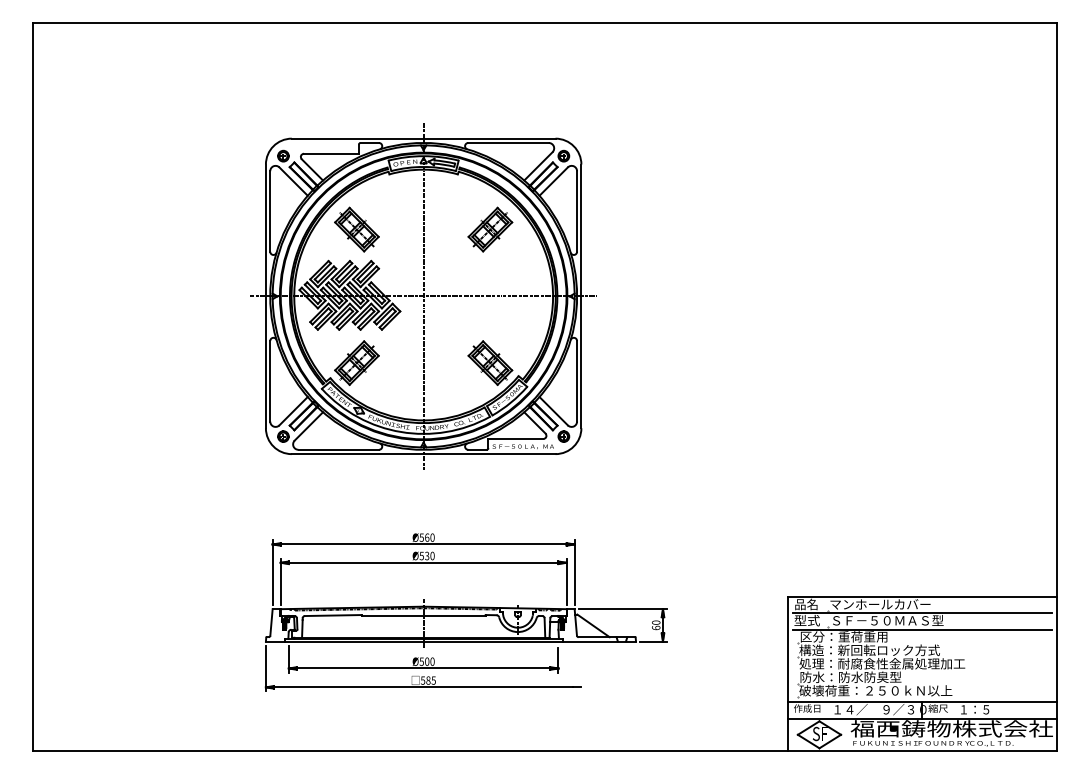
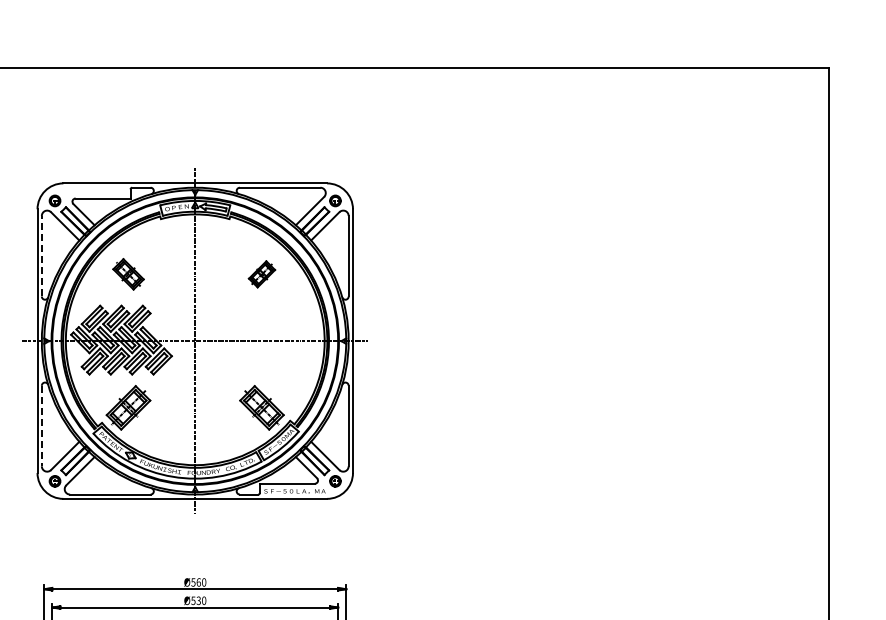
line: (270, 211) -> (42, 256), solid -> dashed
part: (356, 229) -> (128, 274), size x0.7
part: (490, 229) -> (262, 274), size x0.6
line: (270, 381) -> (42, 426), solid -> dashed

